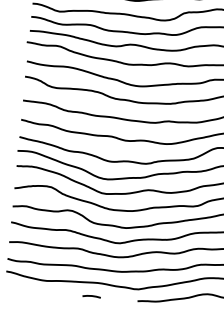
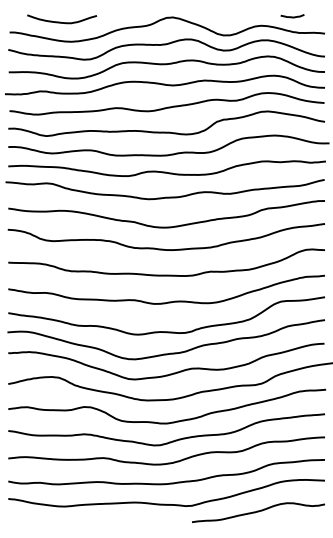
line: (91, 296) -> (128, 521), removed

